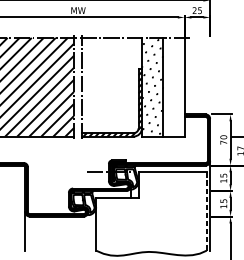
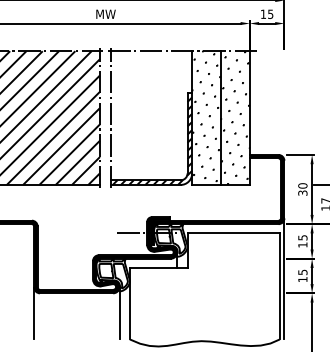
text: (193, 10) -> (262, 13), 25 -> 15
hatch: (174, 86) -> (235, 117), added
text: (223, 142) -> (302, 192), 70 -> 30
line: (206, 211) -> (279, 286), dashed -> solid
line: (88, 230) -> (119, 312), added

